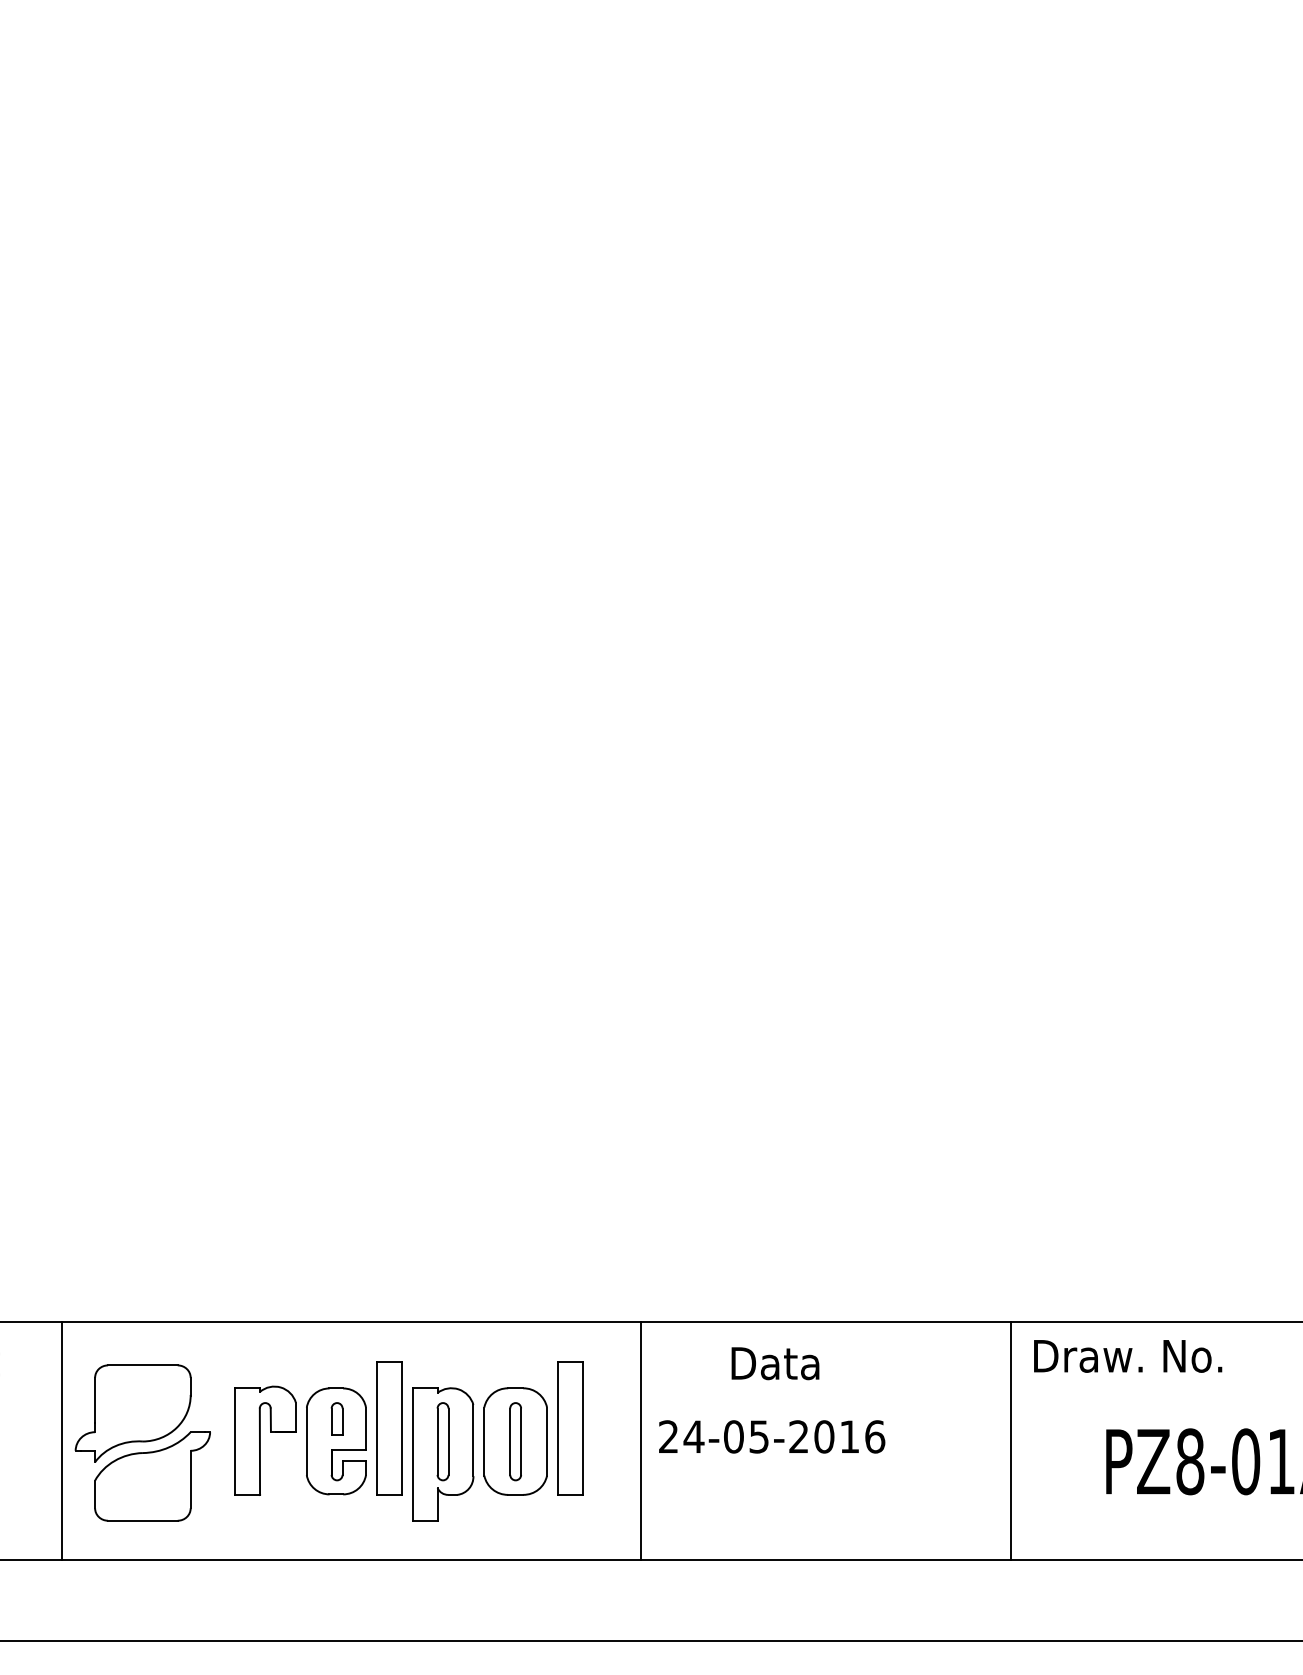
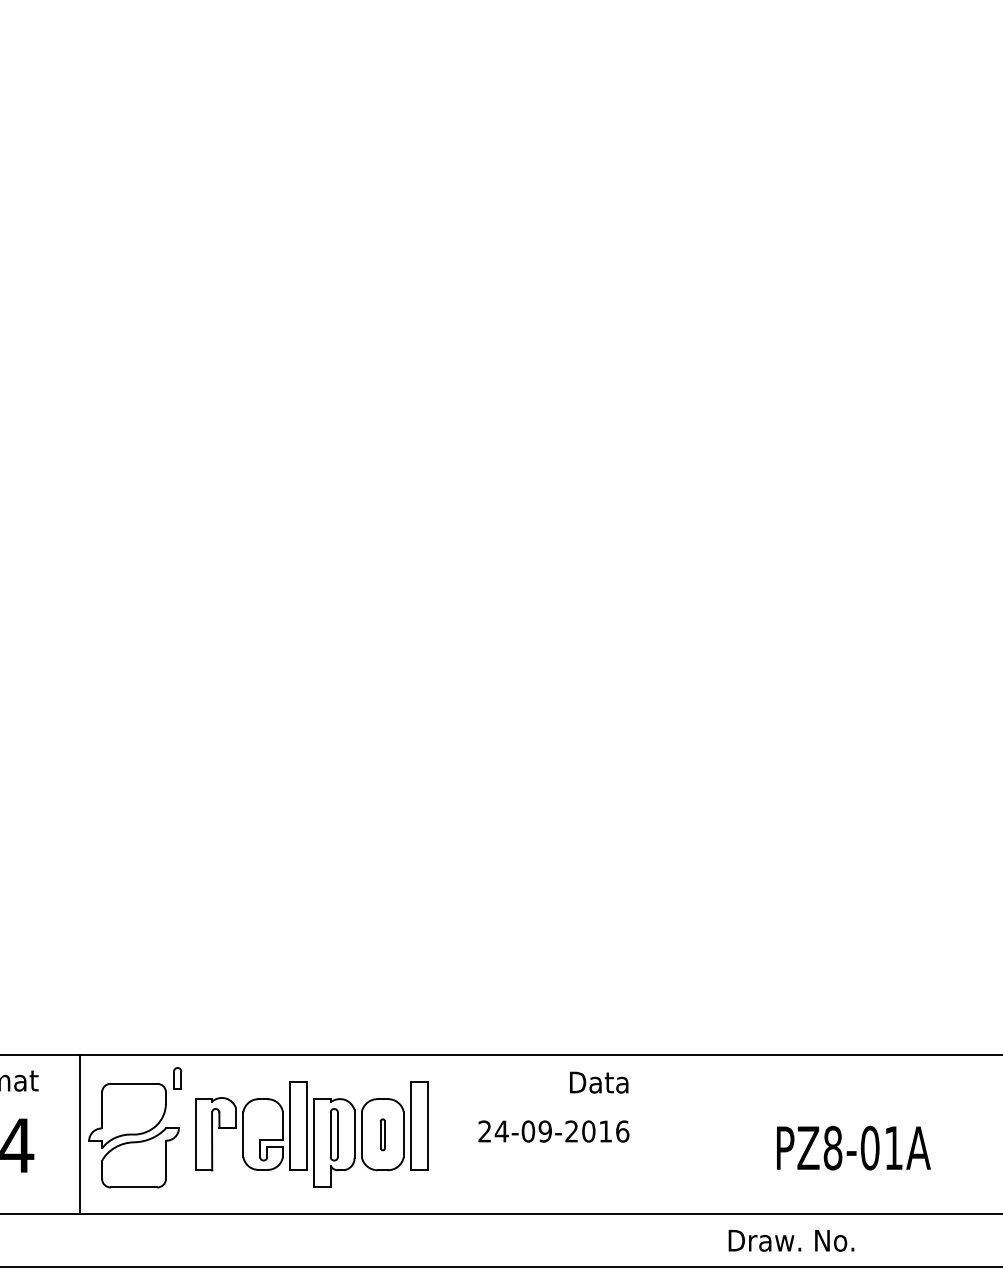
text: (1128, 1355) -> (791, 1240), moved
text: (775, 1363) -> (599, 1082), moved
part: (336, 1418) -> (177, 1078), moved
text: (757, 1436) -> (544, 1131), 24-05-2016 -> 24-09-2016
part: (515, 1441) -> (382, 1134), size x0.6
line: (641, 1441) -> (466, 1134), removed
line: (1011, 1441) -> (713, 1134), removed

